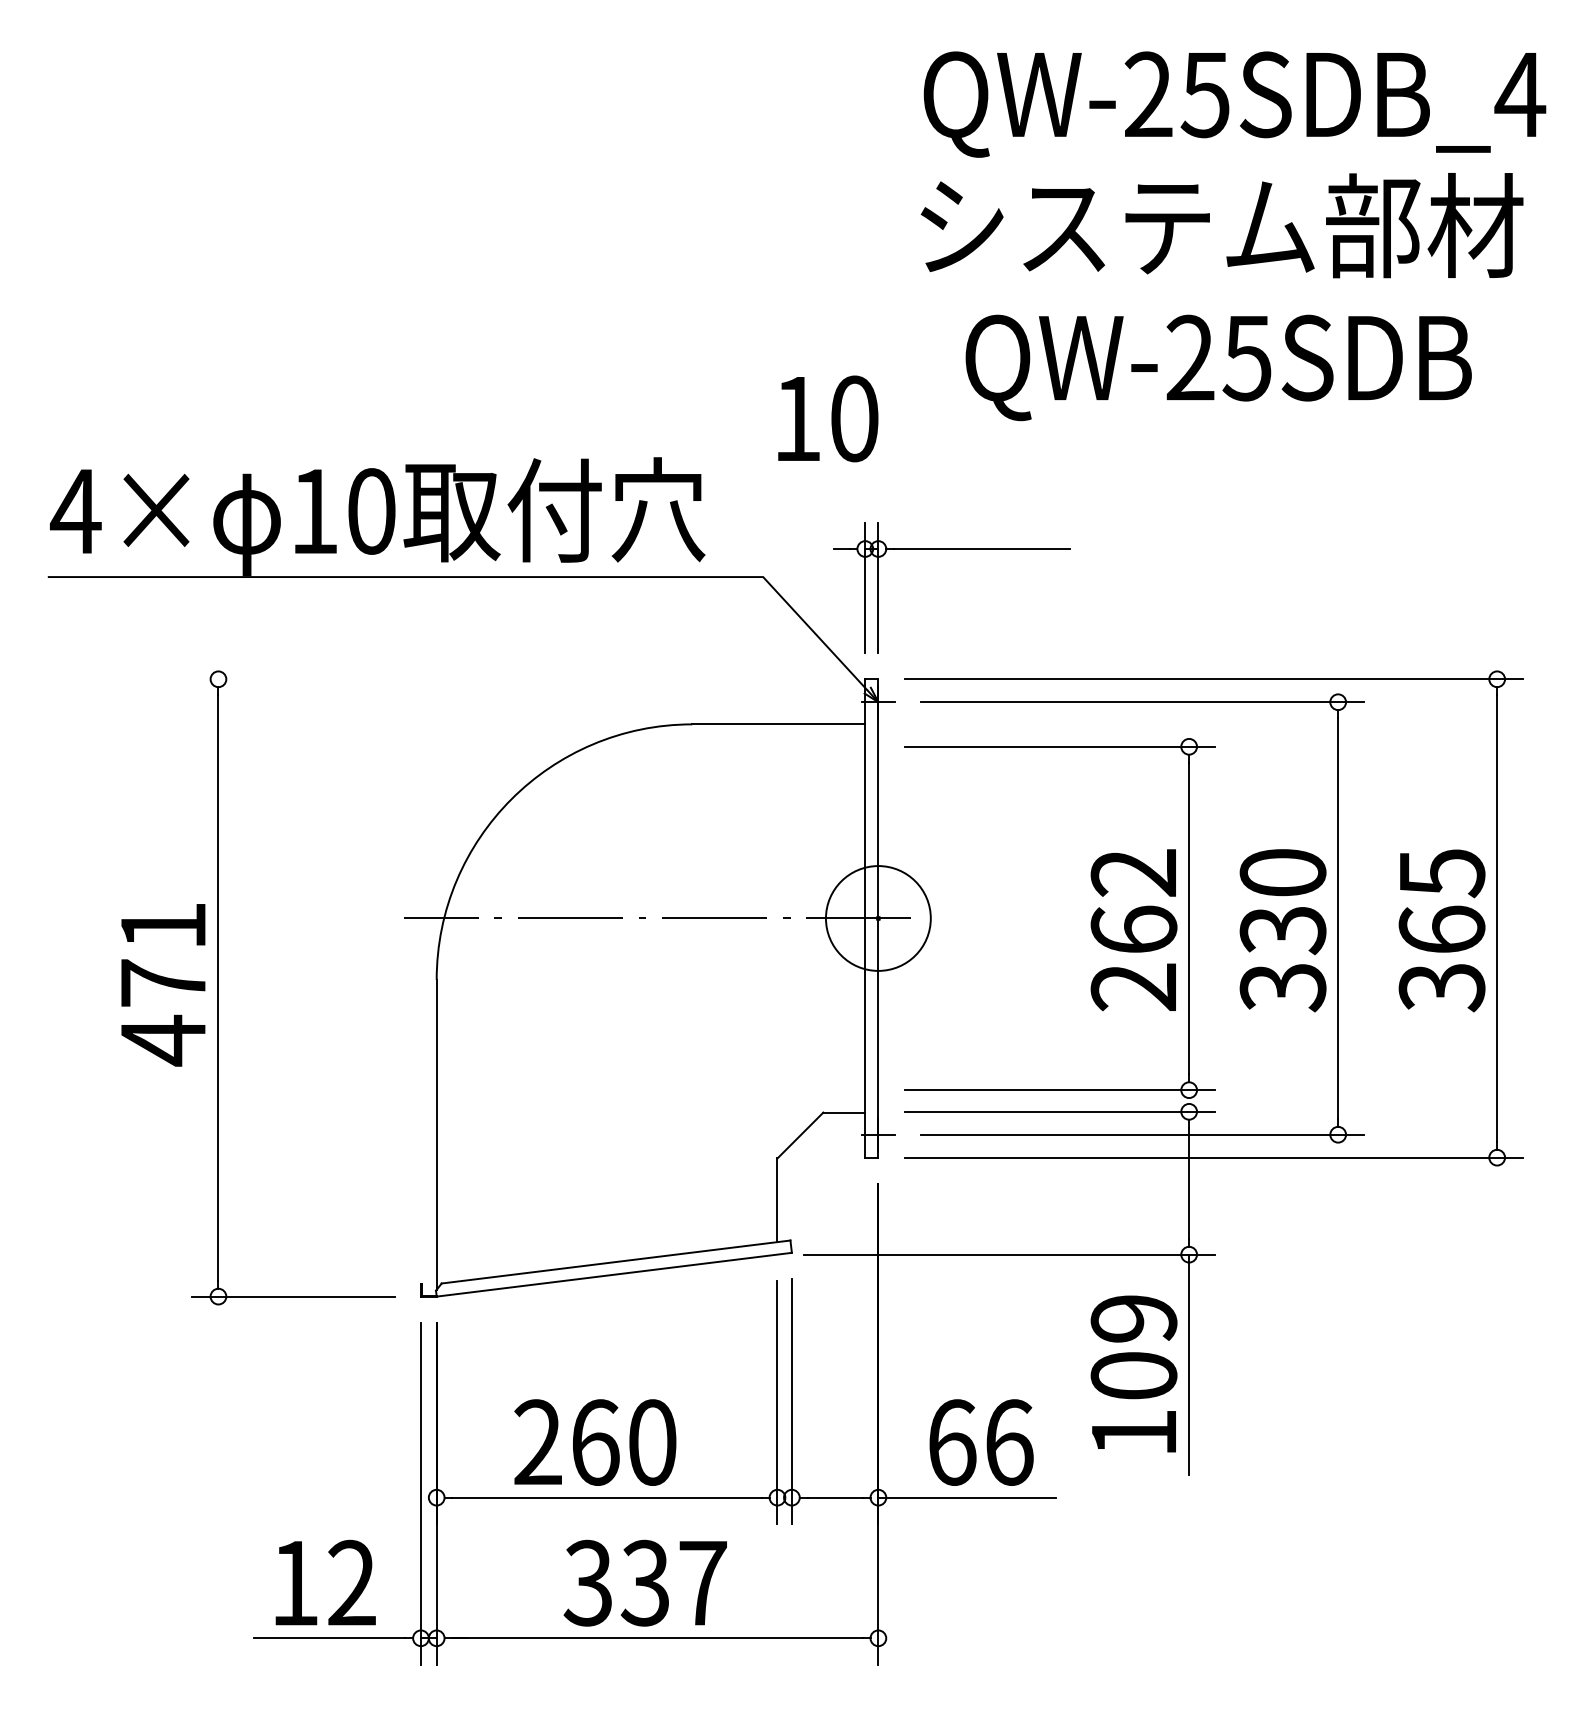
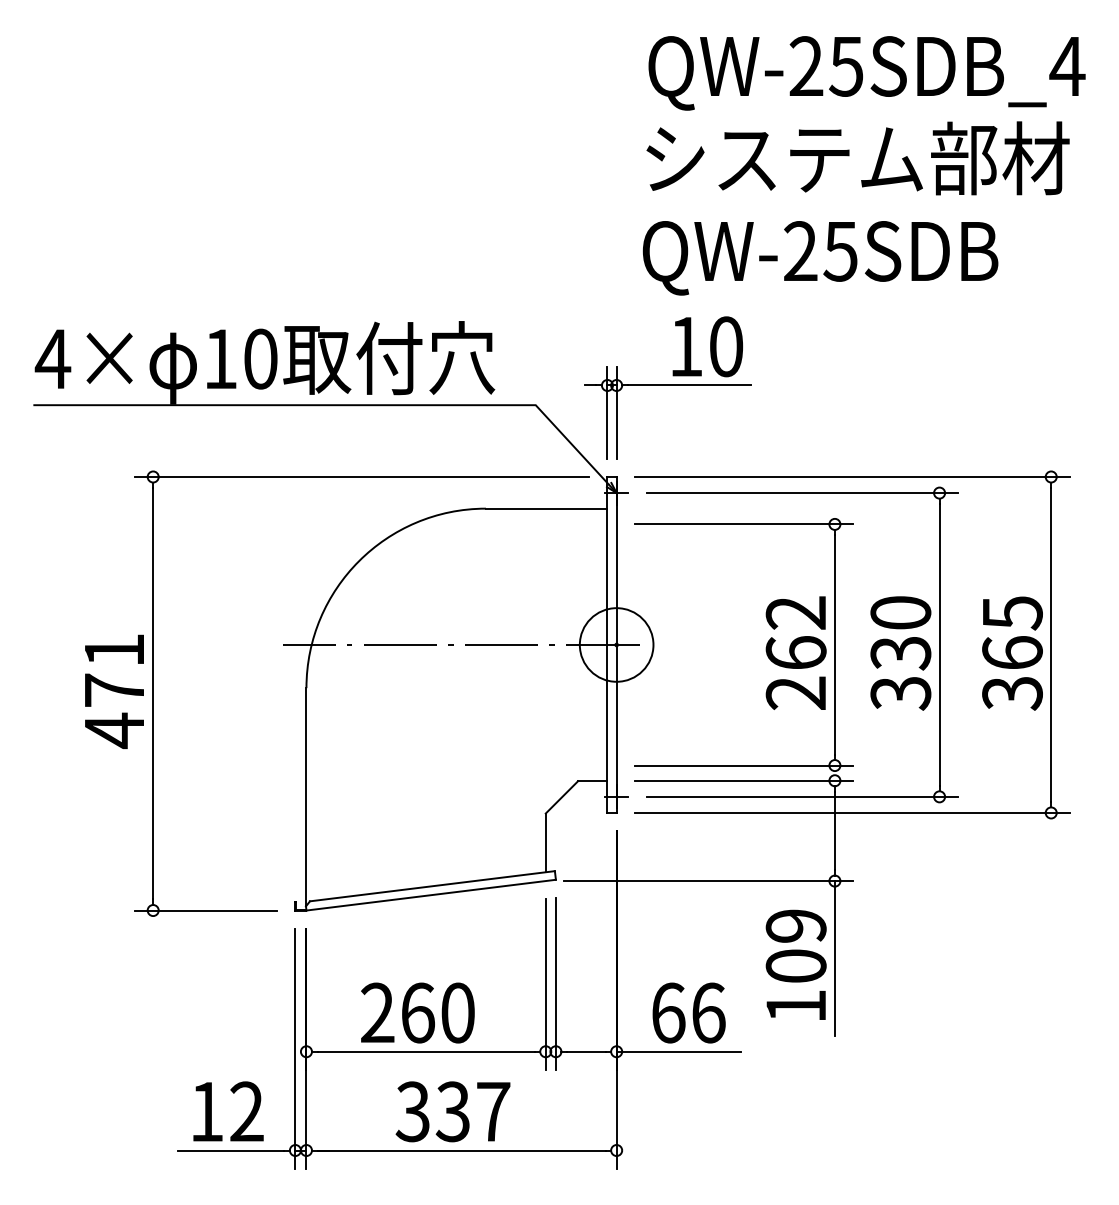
text: (1218, 367) -> (820, 258), moved
text: (828, 418) -> (708, 346), moved
line: (515, 679) -> (361, 477), added

